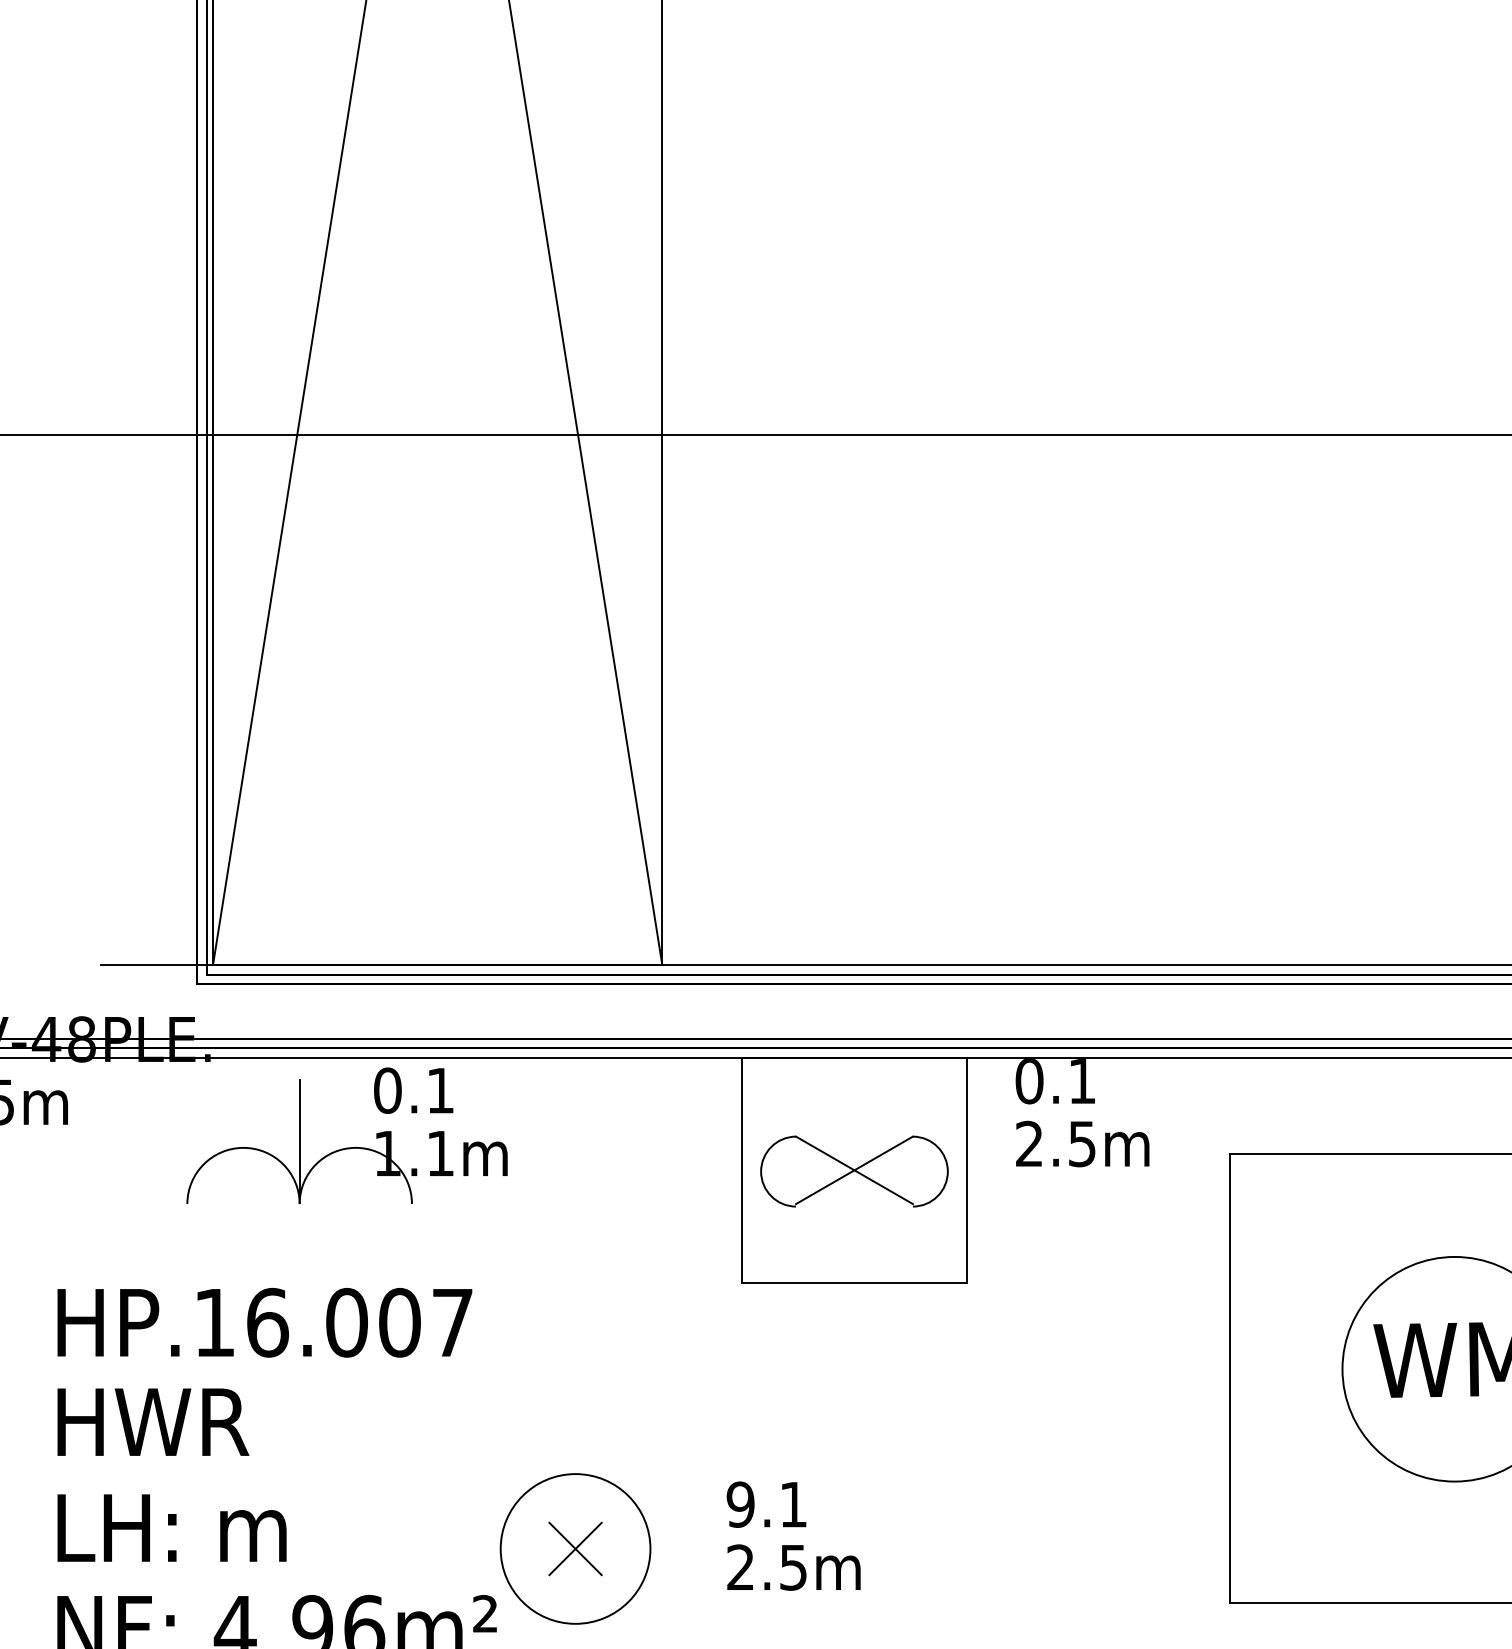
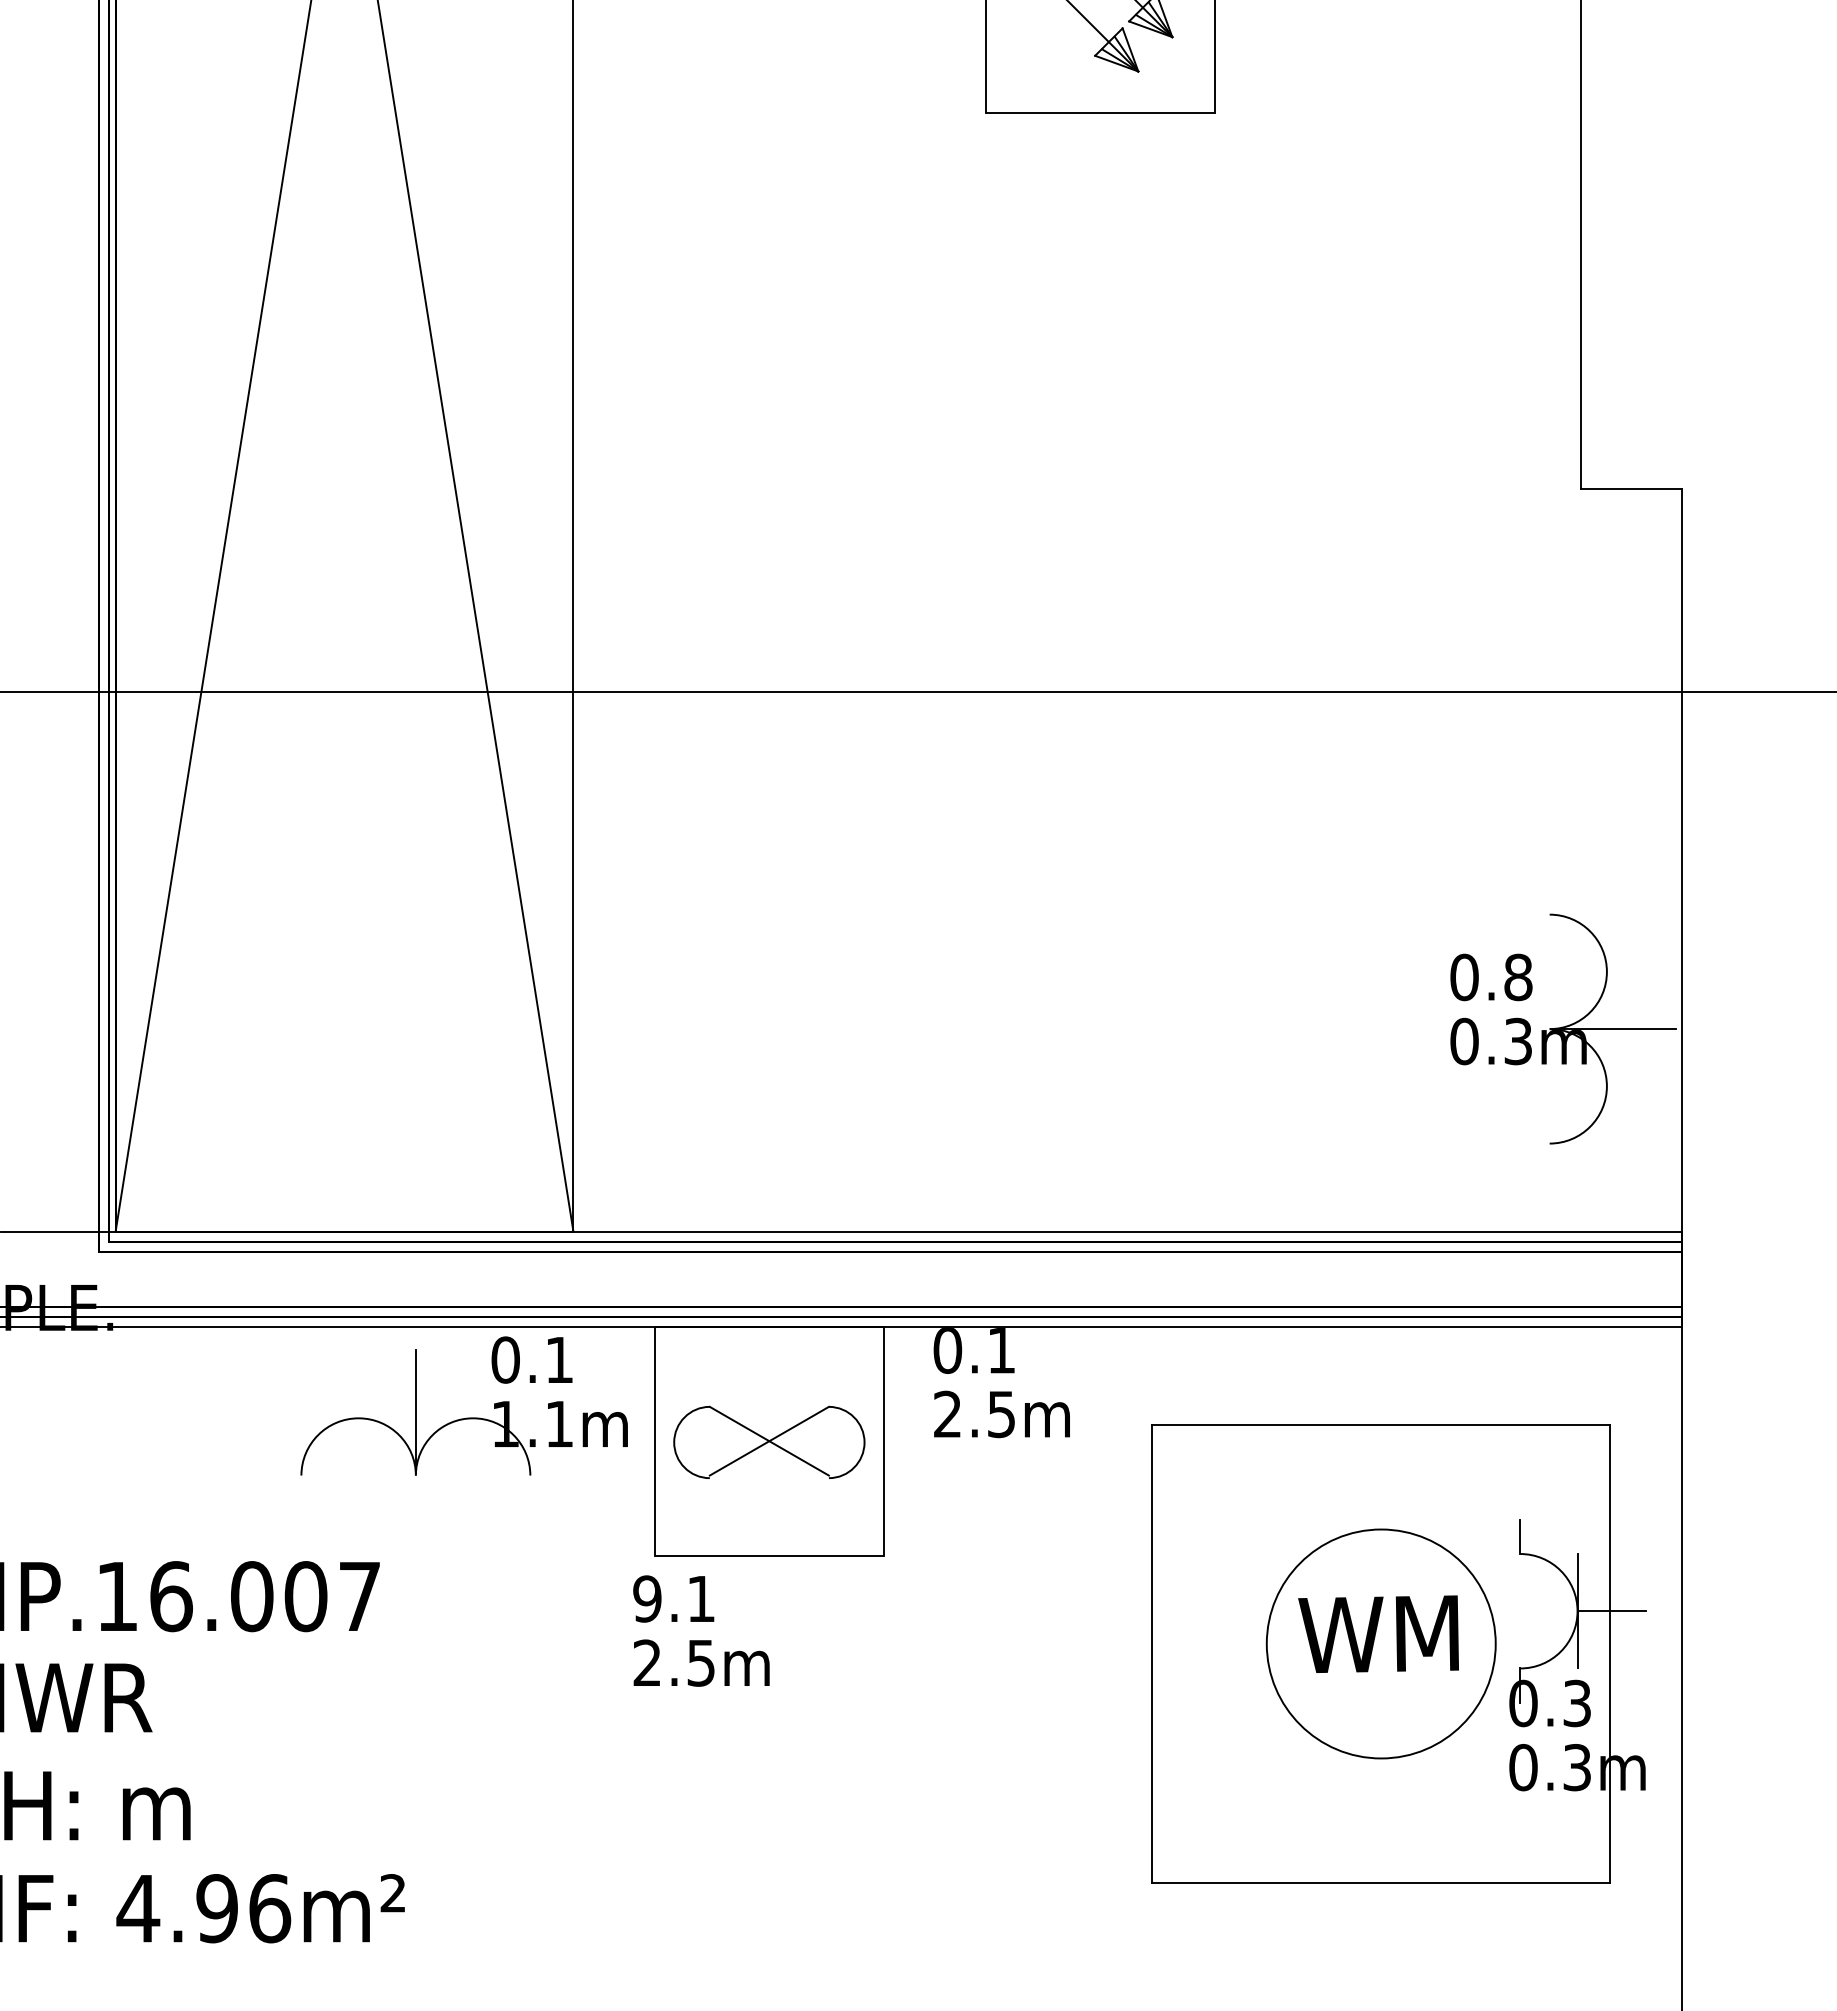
part: (349, 1147) -> (466, 1417), moved
text: (793, 1535) -> (701, 1630), moved
part: (574, 1548) -> (484, 1826), removed

